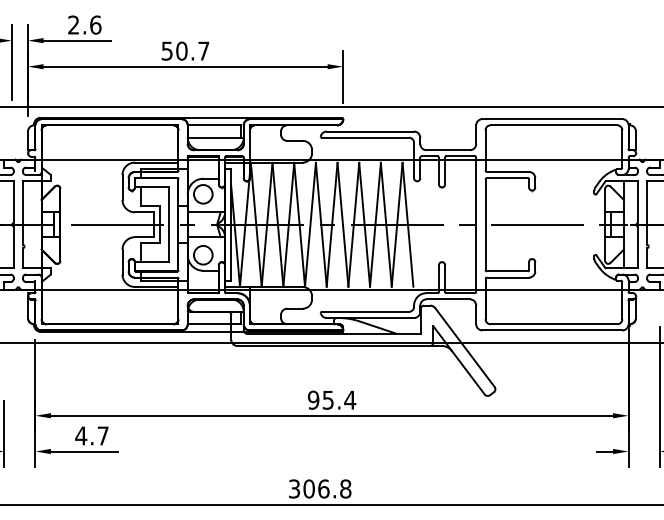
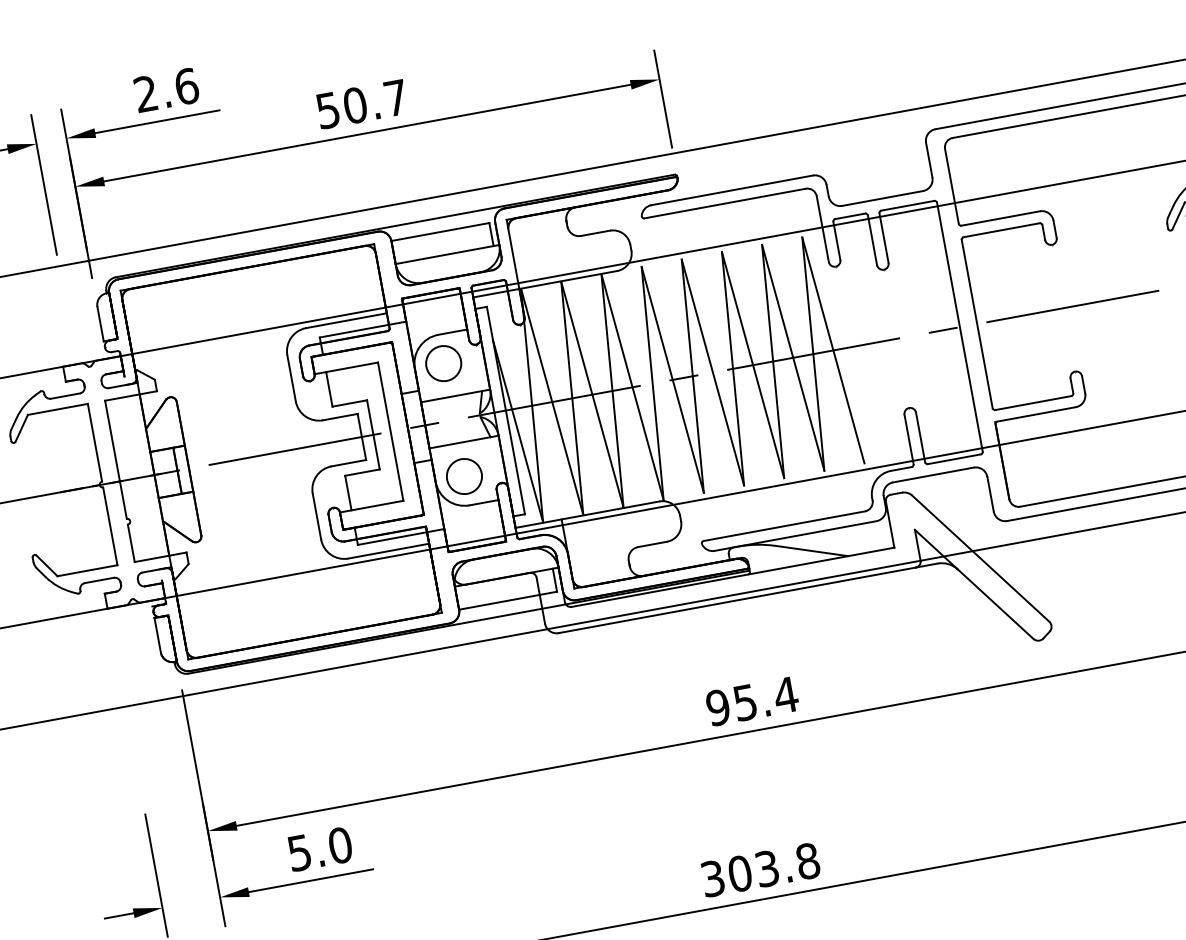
text: (91, 435) -> (318, 848), 4.7 -> 5.0
text: (323, 488) -> (766, 867), 306.8 -> 303.8

